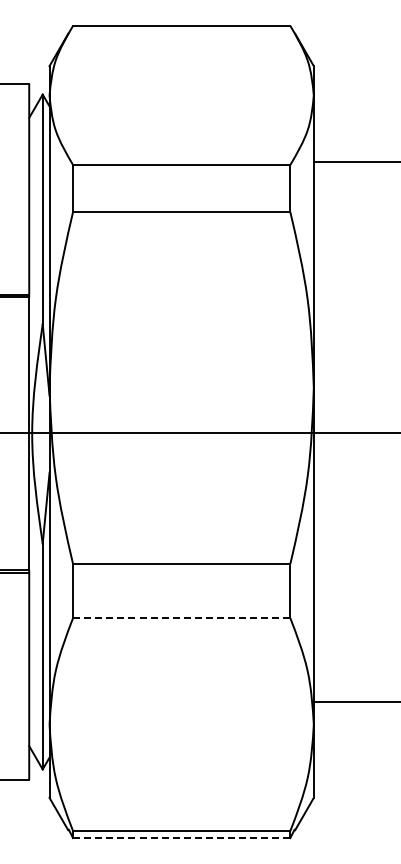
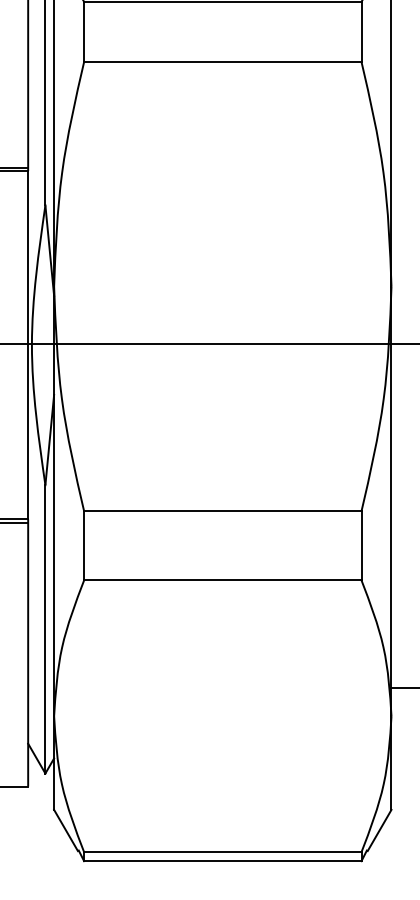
line: (181, 618) -> (222, 580), dashed -> solid
line: (181, 838) -> (222, 861), dashed -> solid

